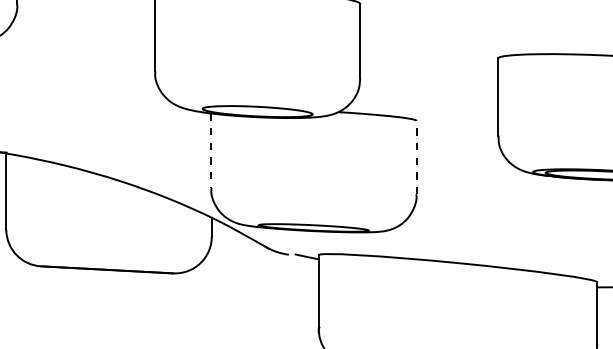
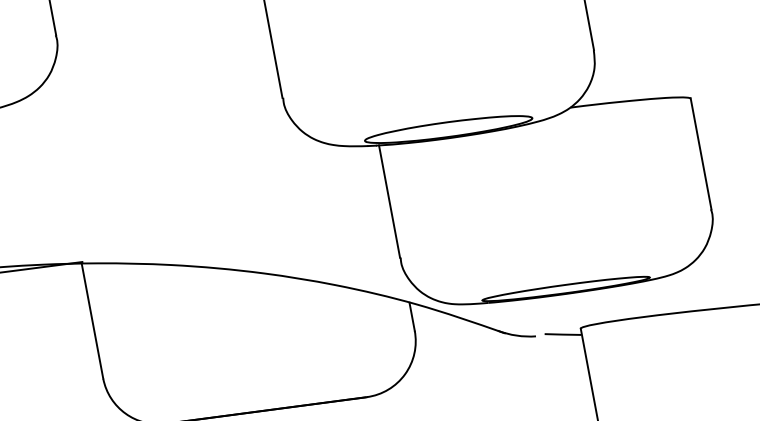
line: (211, 151) -> (390, 202), dashed -> solid
line: (416, 157) -> (700, 153), dashed -> solid

